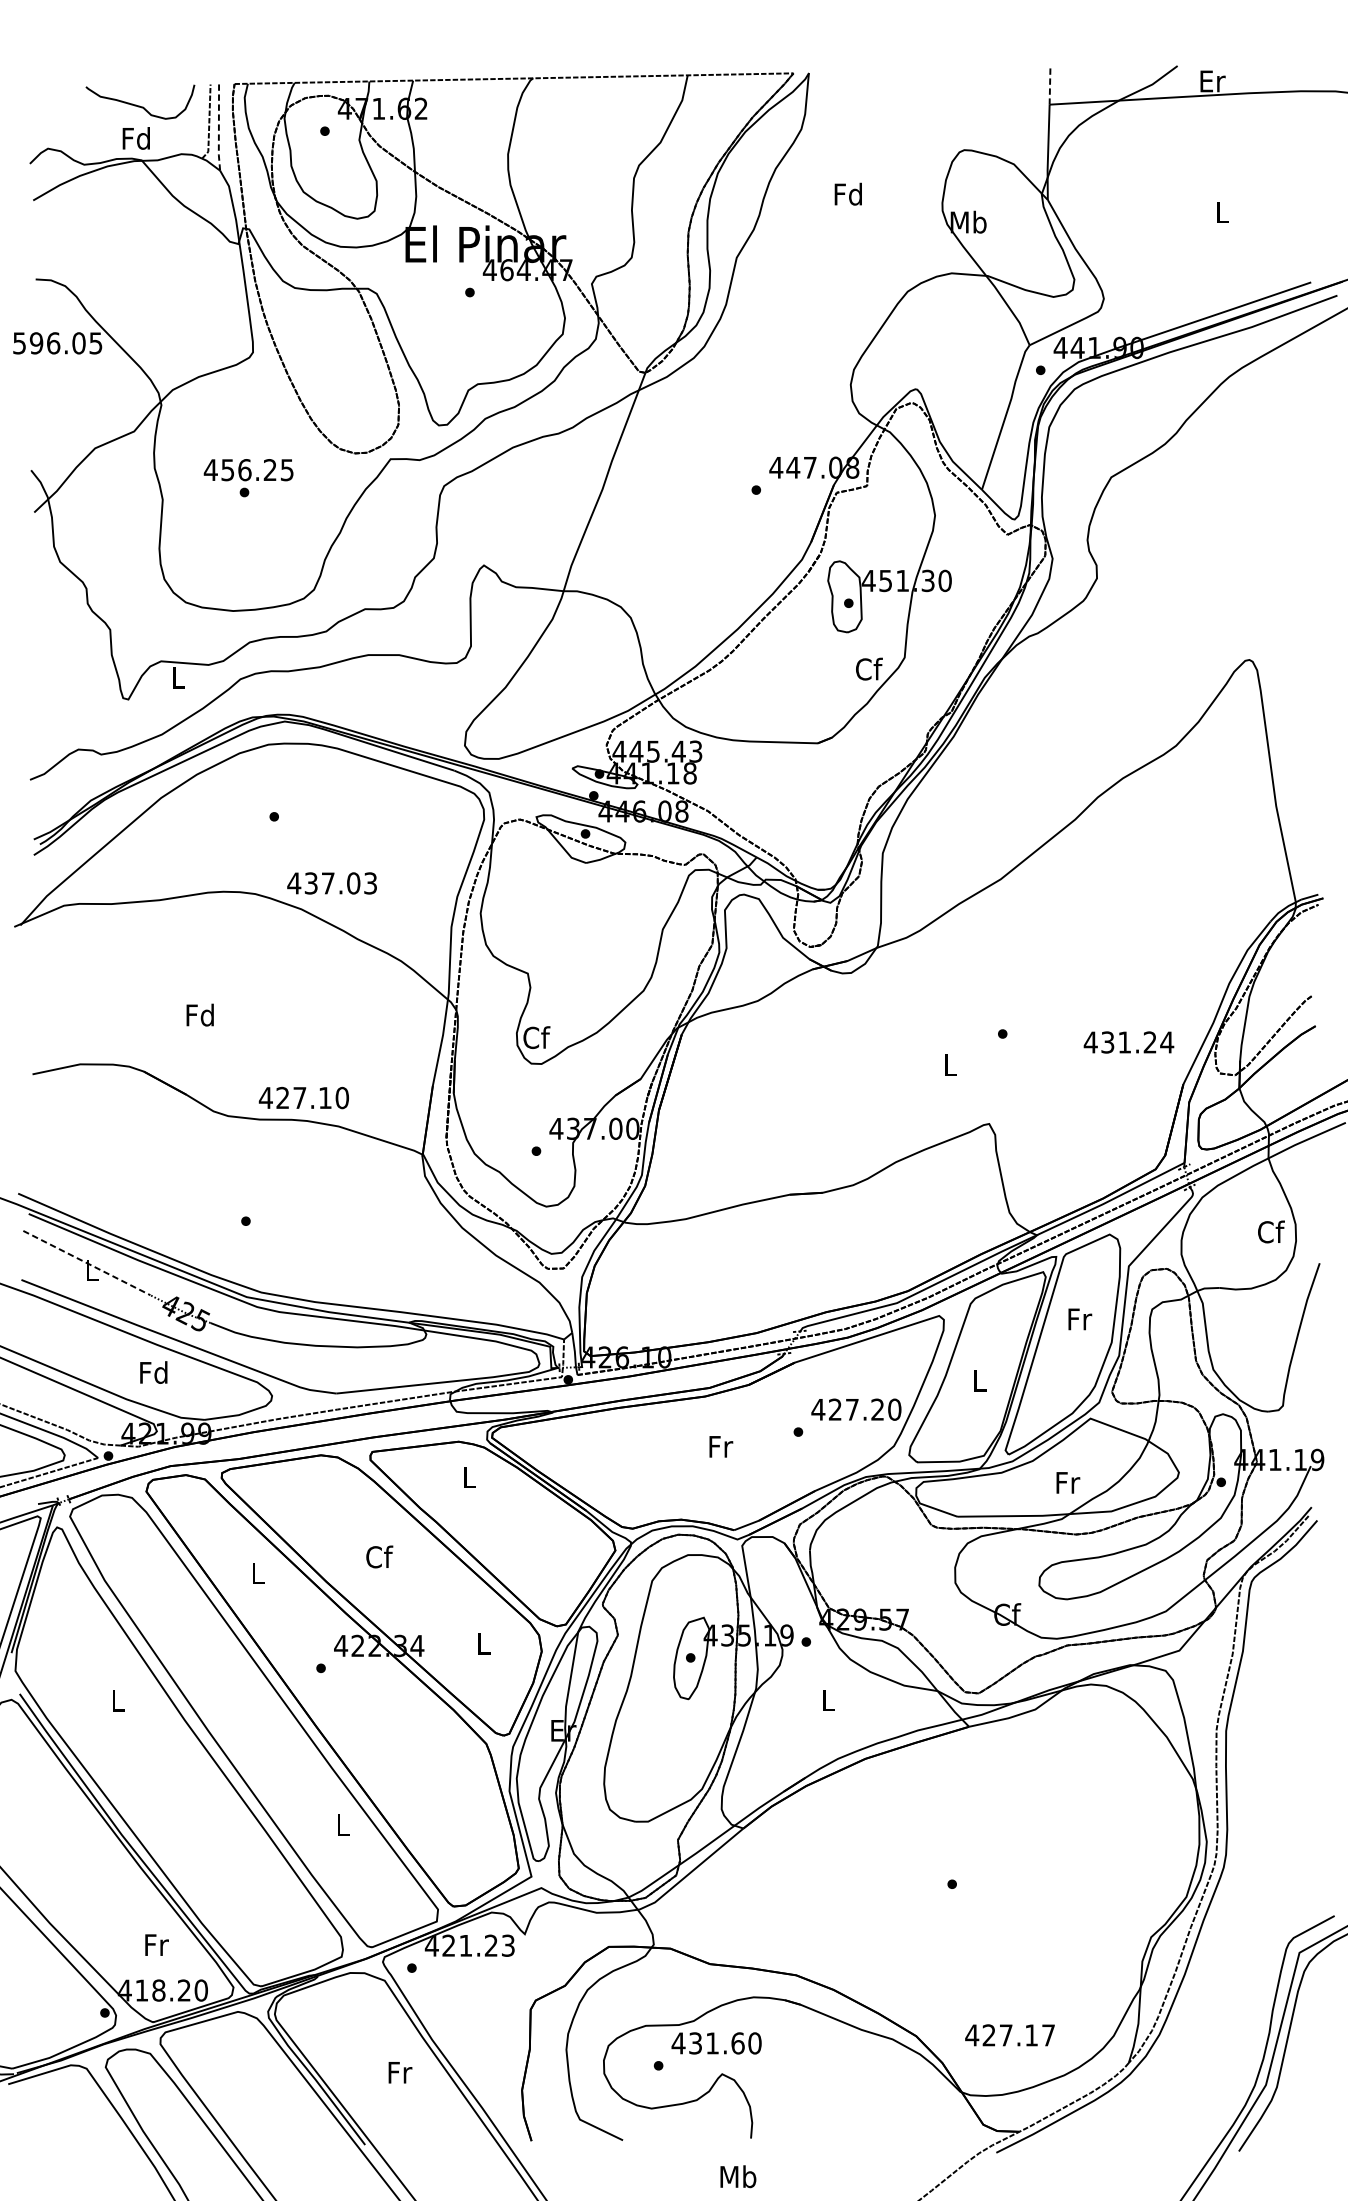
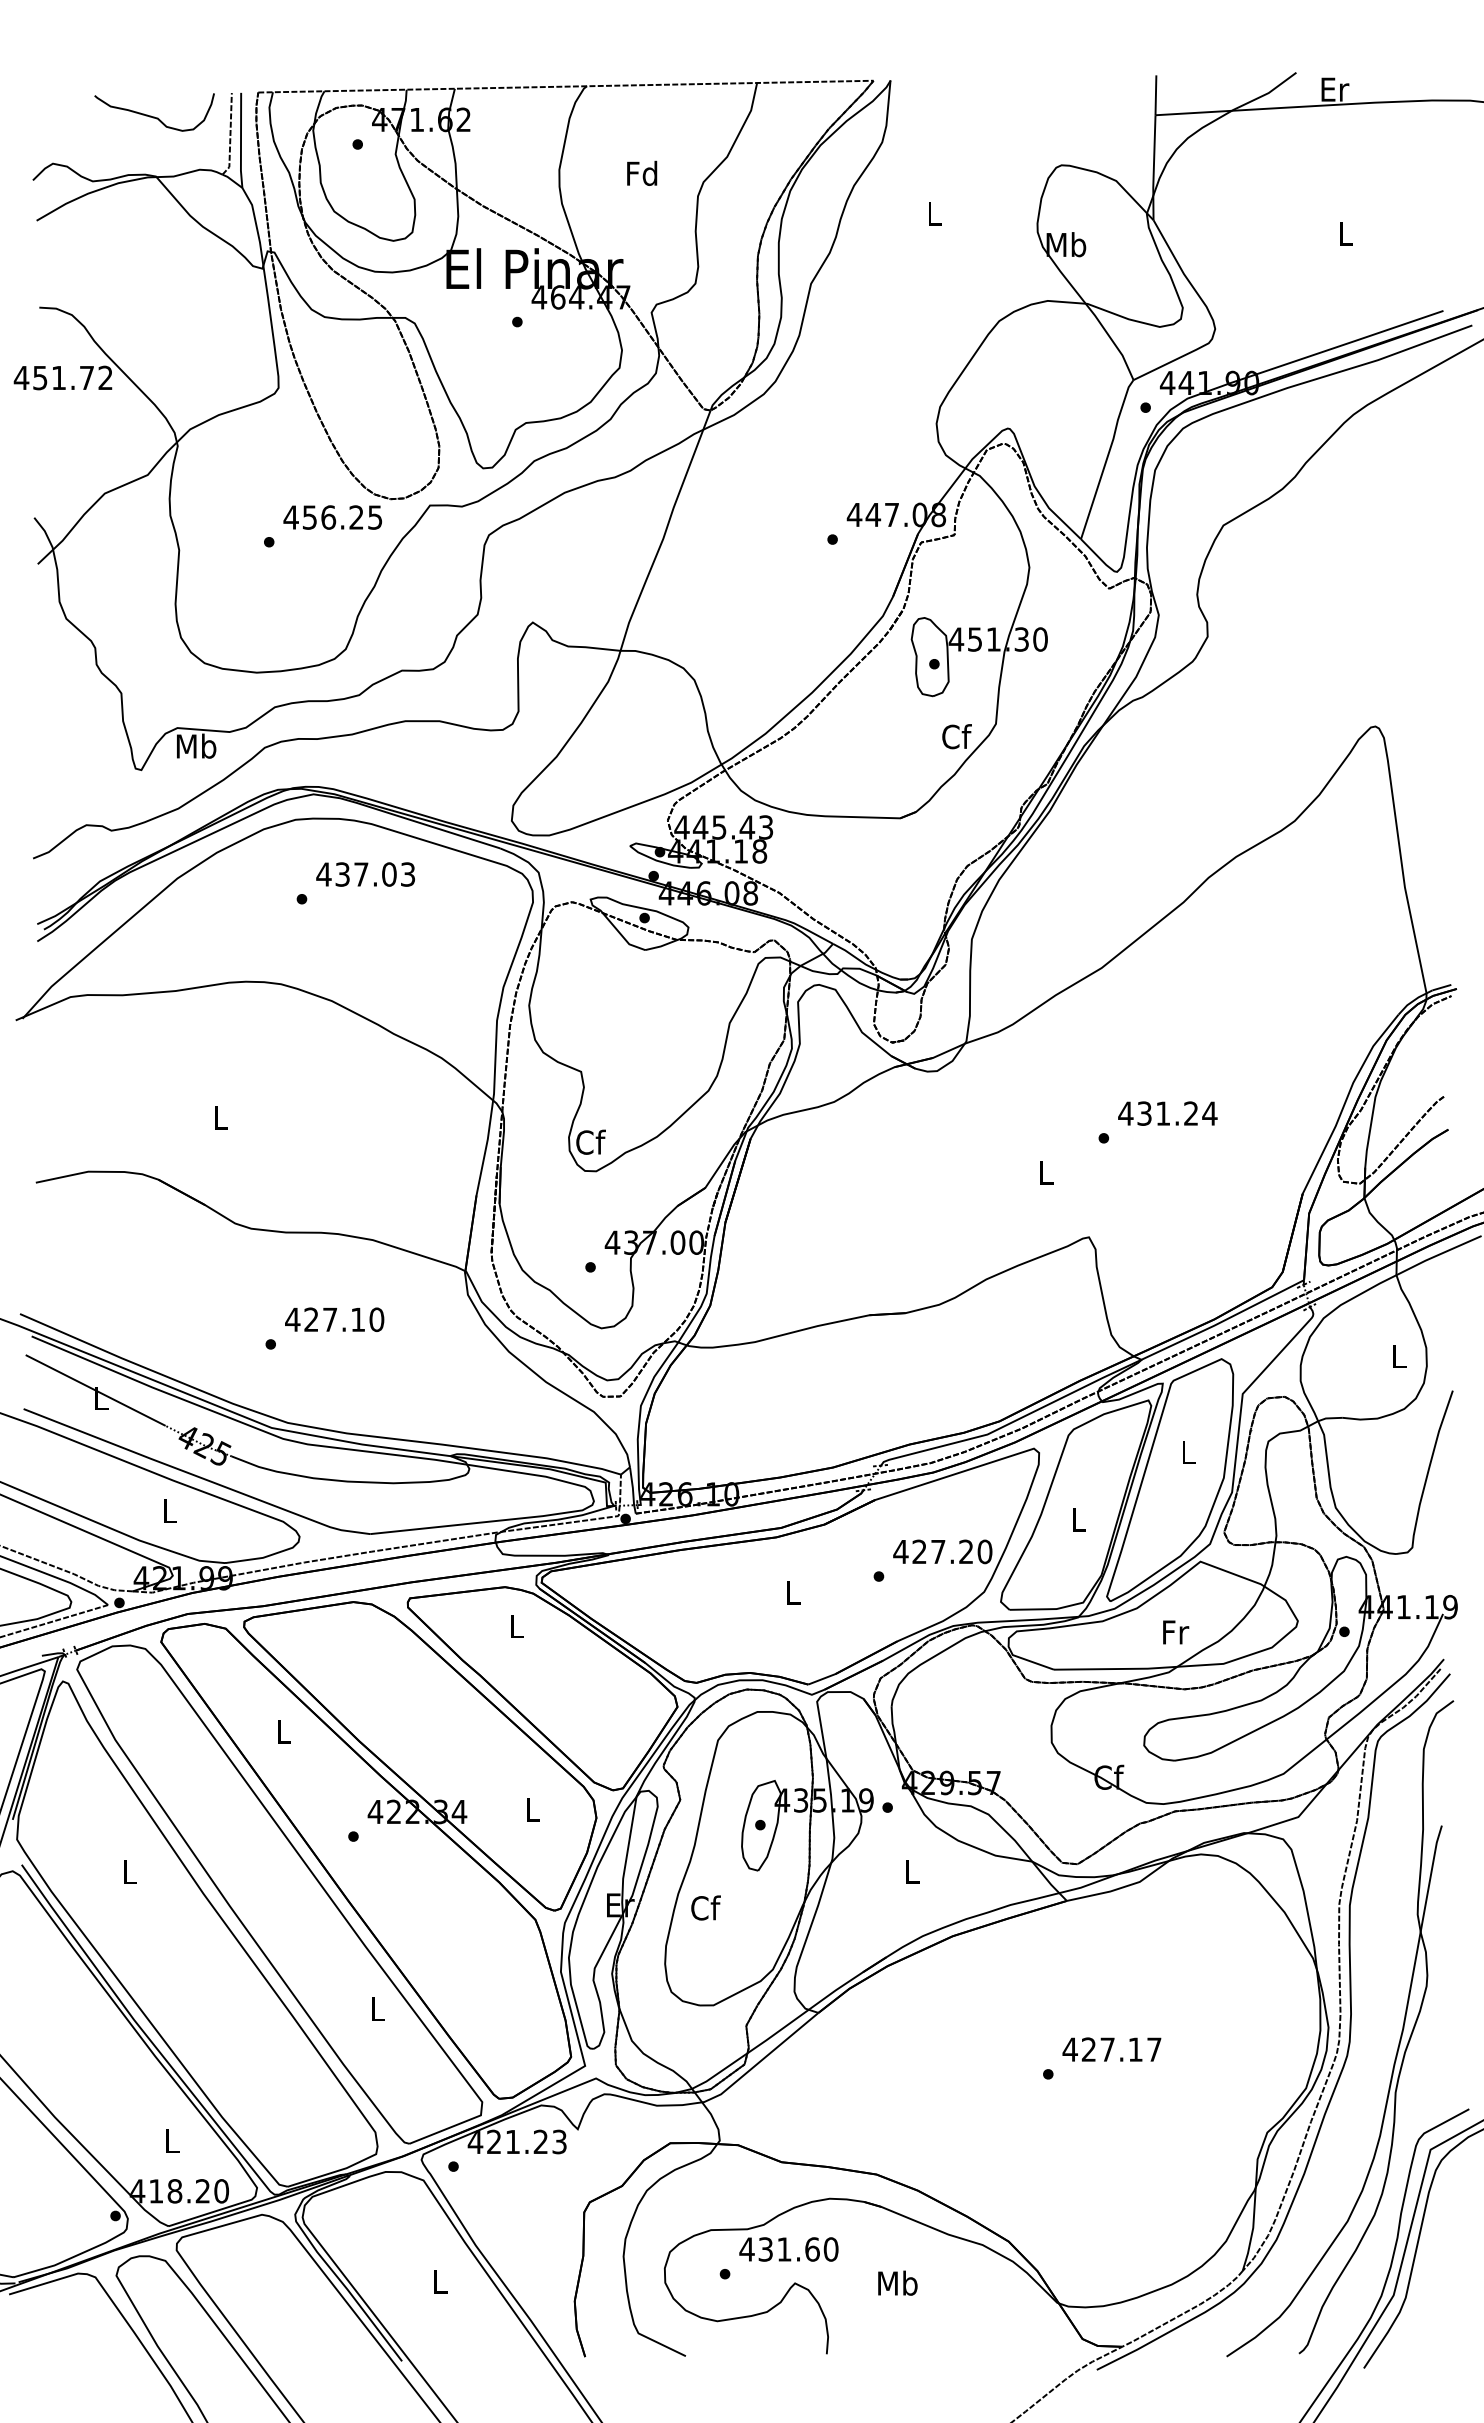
line: (1049, 86) -> (1155, 95), dashed -> solid
line: (219, 127) -> (241, 140), dashed -> solid
text: (136, 137) -> (642, 172), moved
text: (847, 193) -> (933, 213), Fd -> L
text: (56, 342) -> (62, 377), 596.05 -> 451.72
text: (248, 470) -> (332, 517), moved
text: (178, 677) -> (196, 745), L -> Mb
text: (331, 883) -> (365, 874), moved
text: (200, 1015) -> (220, 1117), Fd -> L
text: (1128, 1042) -> (1167, 1113), moved
text: (303, 1097) -> (334, 1319), moved
text: (1271, 1231) -> (1399, 1355), Cf -> L
line: (87, 1263) -> (96, 1390), dashed -> solid
text: (1080, 1319) -> (1189, 1452), Fr -> L
text: (153, 1372) -> (169, 1510), Fd -> L
text: (721, 1446) -> (794, 1592), Fr -> L
text: (379, 1556) -> (705, 1907), moved
part: (1271, 1851) -> (1399, 2038), added
text: (156, 1945) -> (172, 2141), Fr -> L
text: (1009, 2035) -> (1111, 2049), moved
text: (400, 2072) -> (440, 2281), Fr -> L
text: (738, 2176) -> (897, 2282), moved

